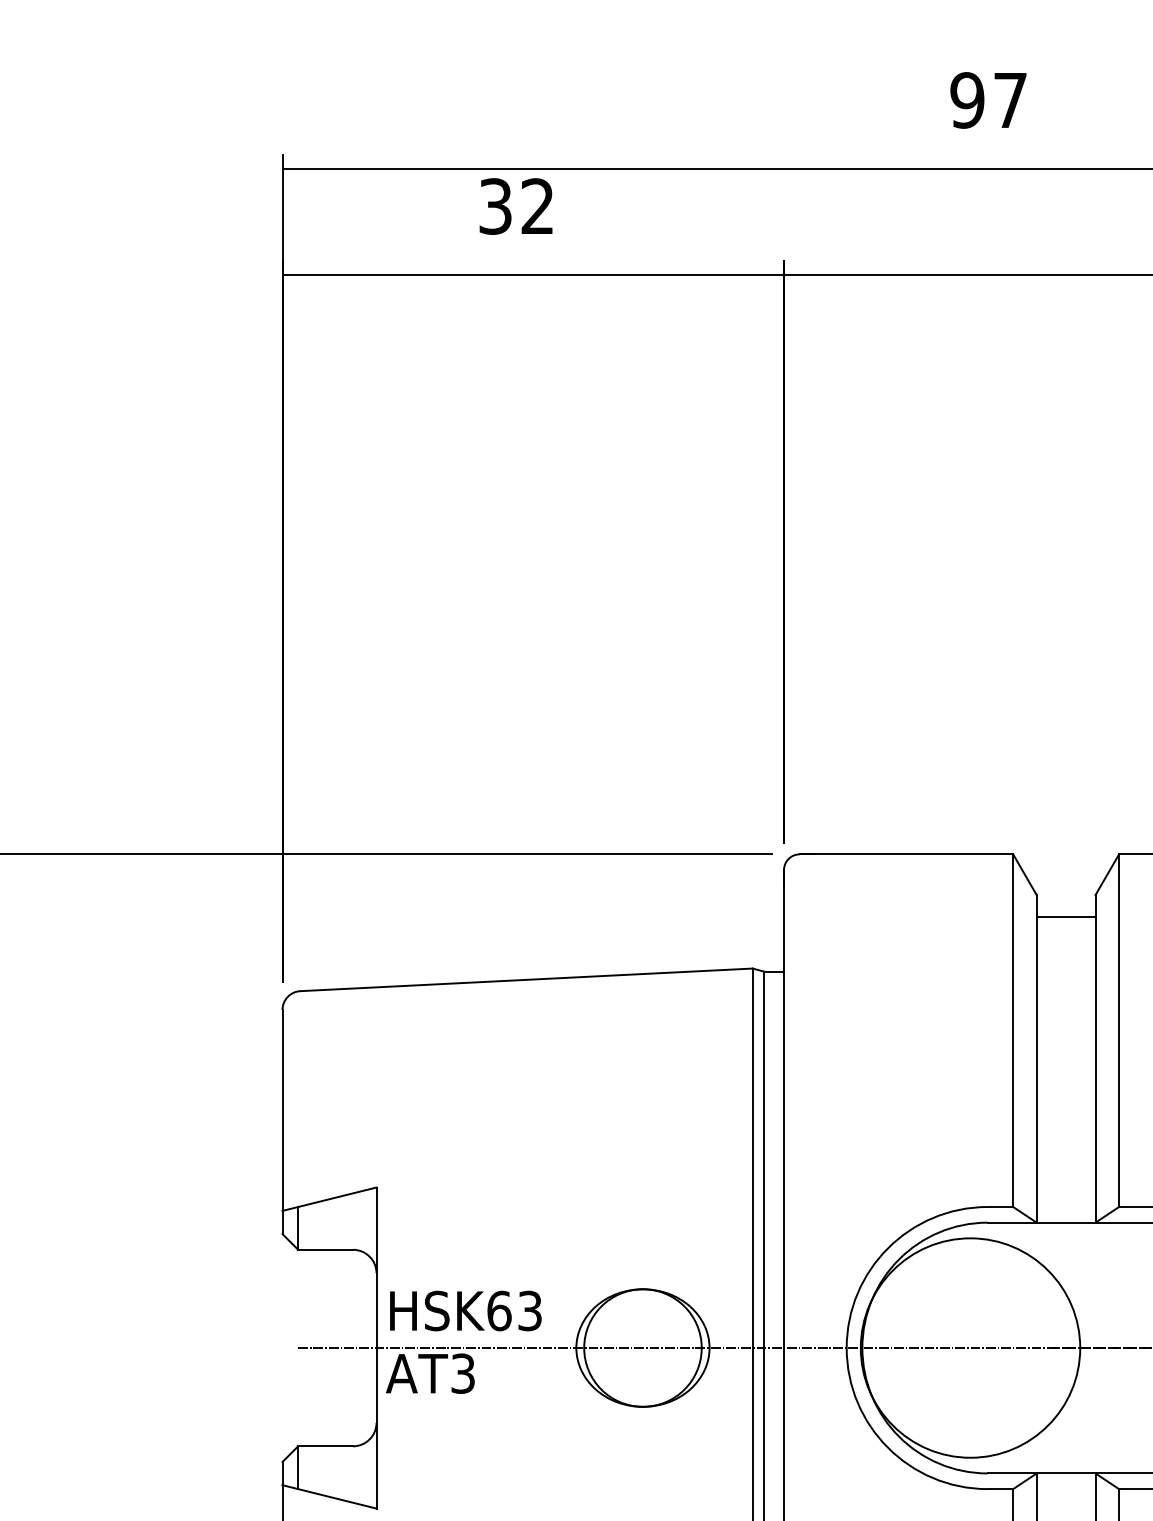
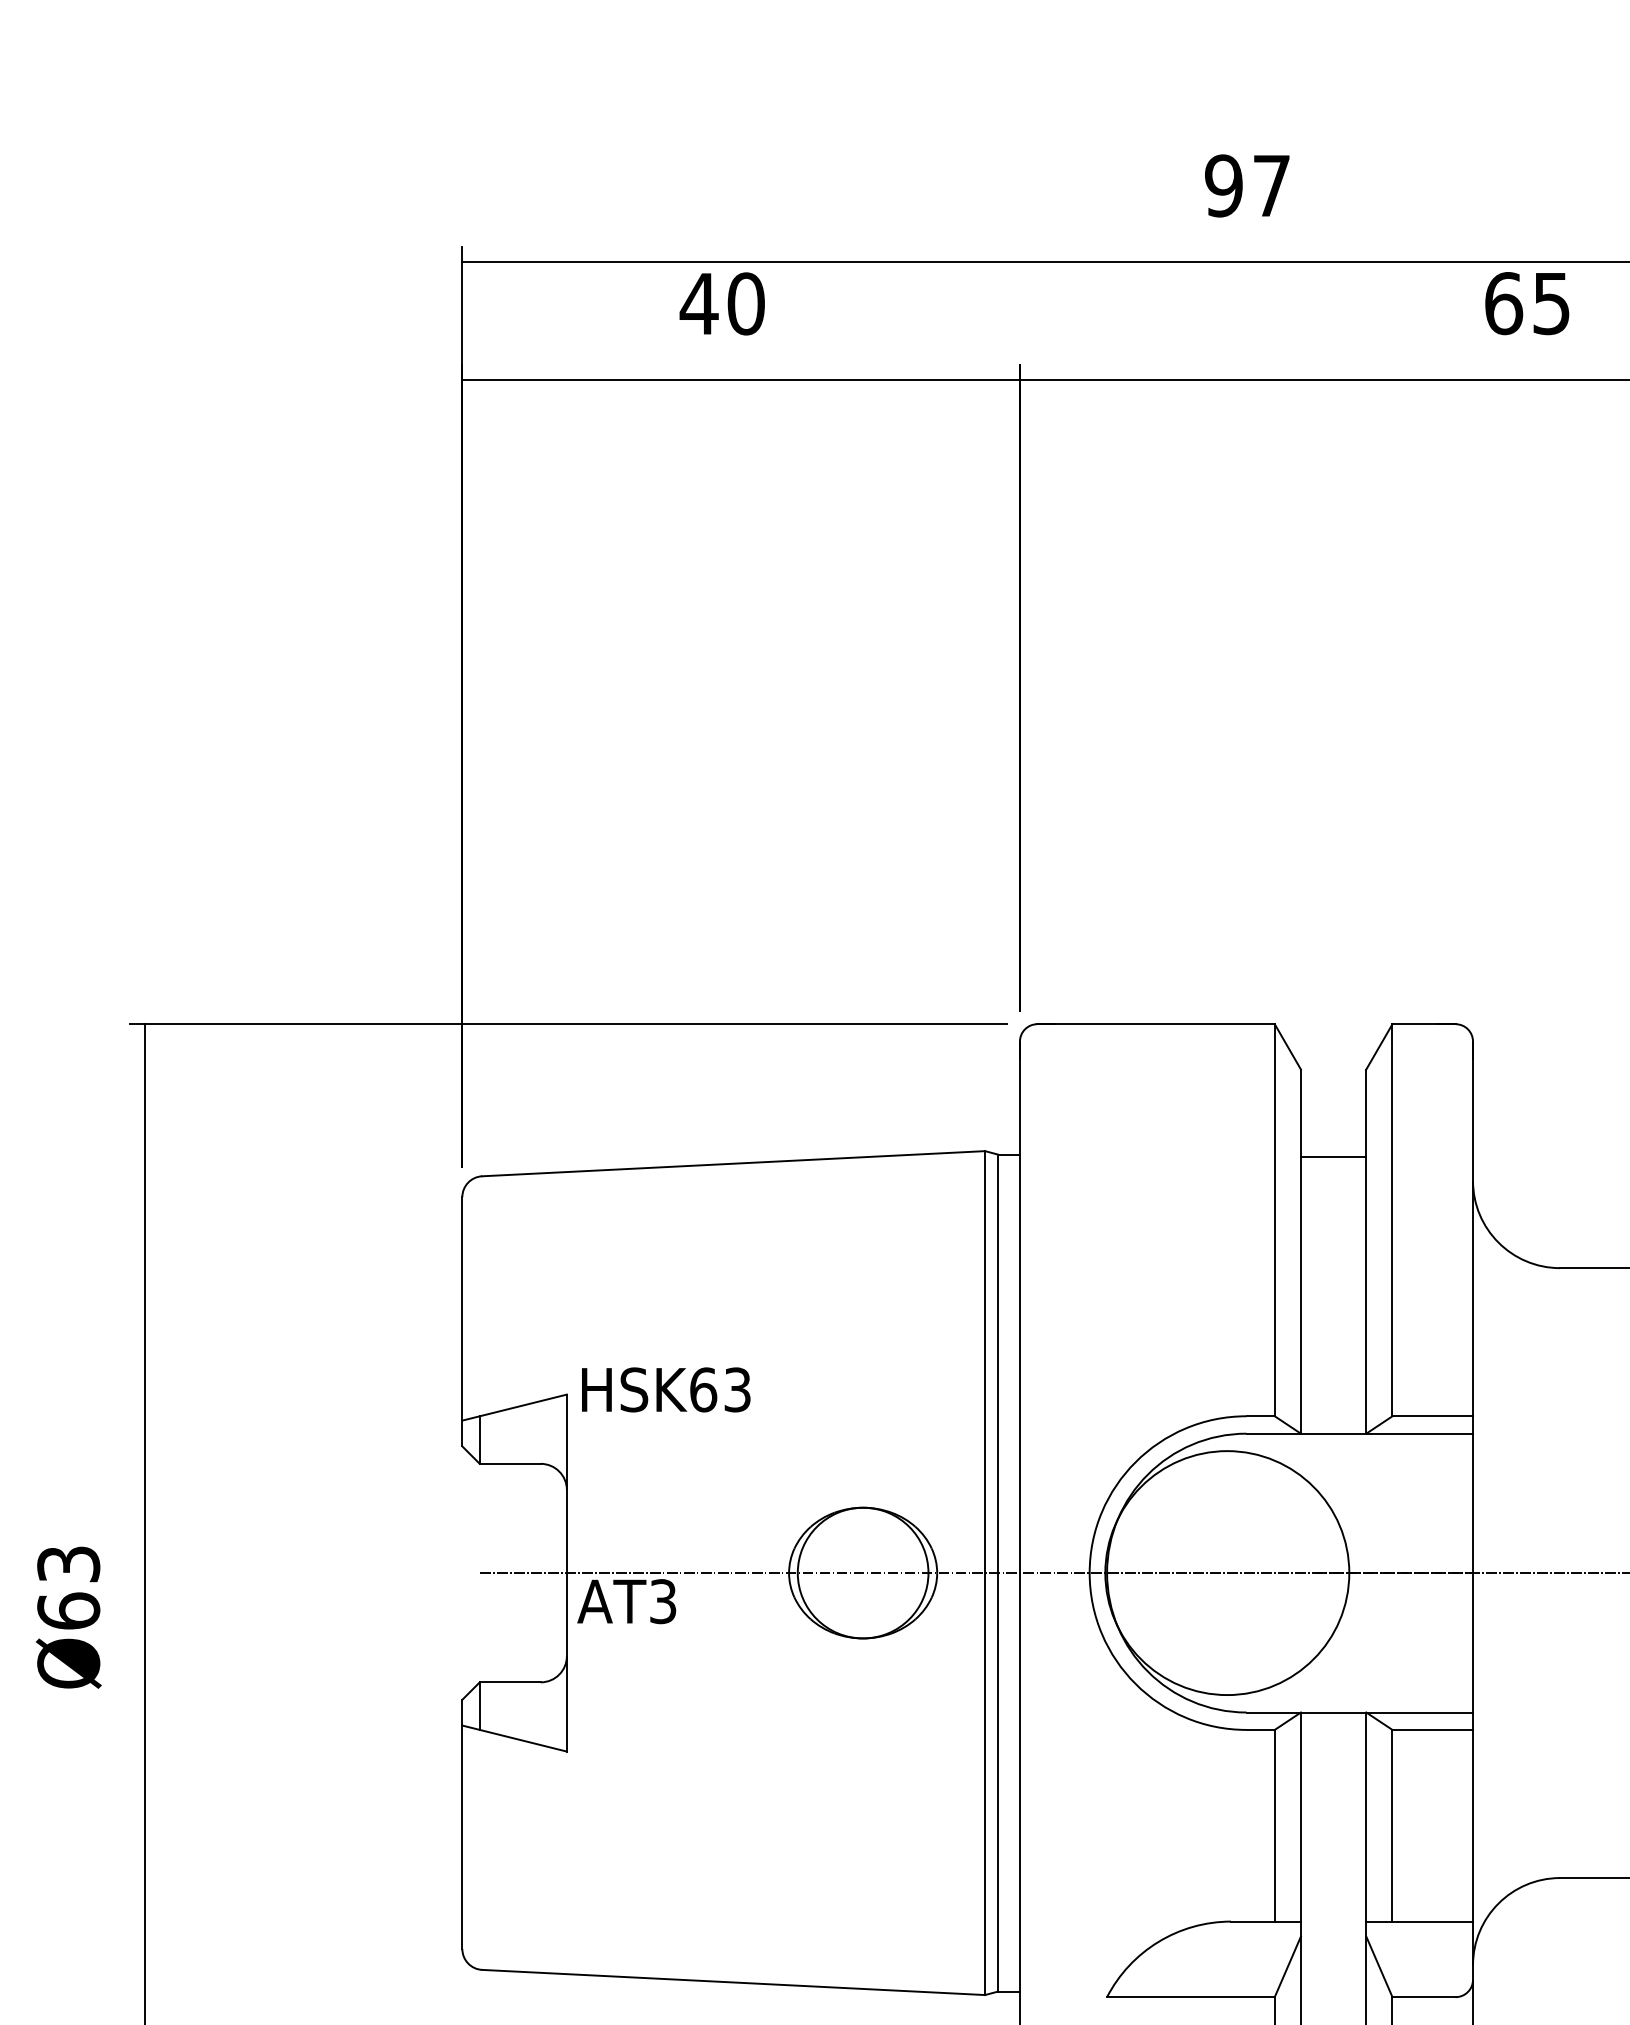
text: (515, 206) -> (721, 303), 32 -> 40
line: (1066, 916) -> (1333, 1156), moved
text: (466, 1310) -> (666, 1389), moved

